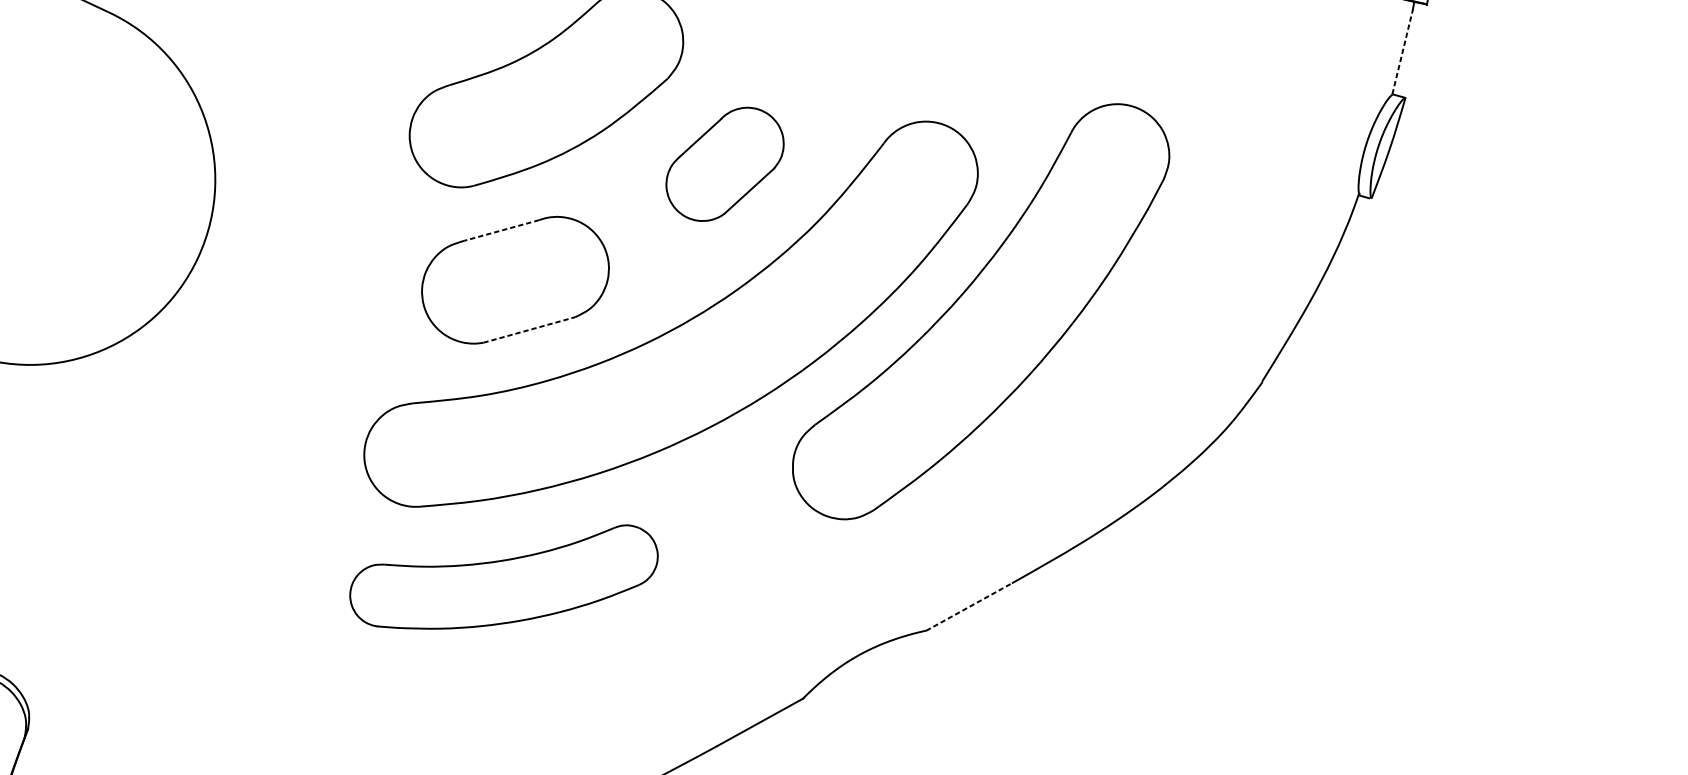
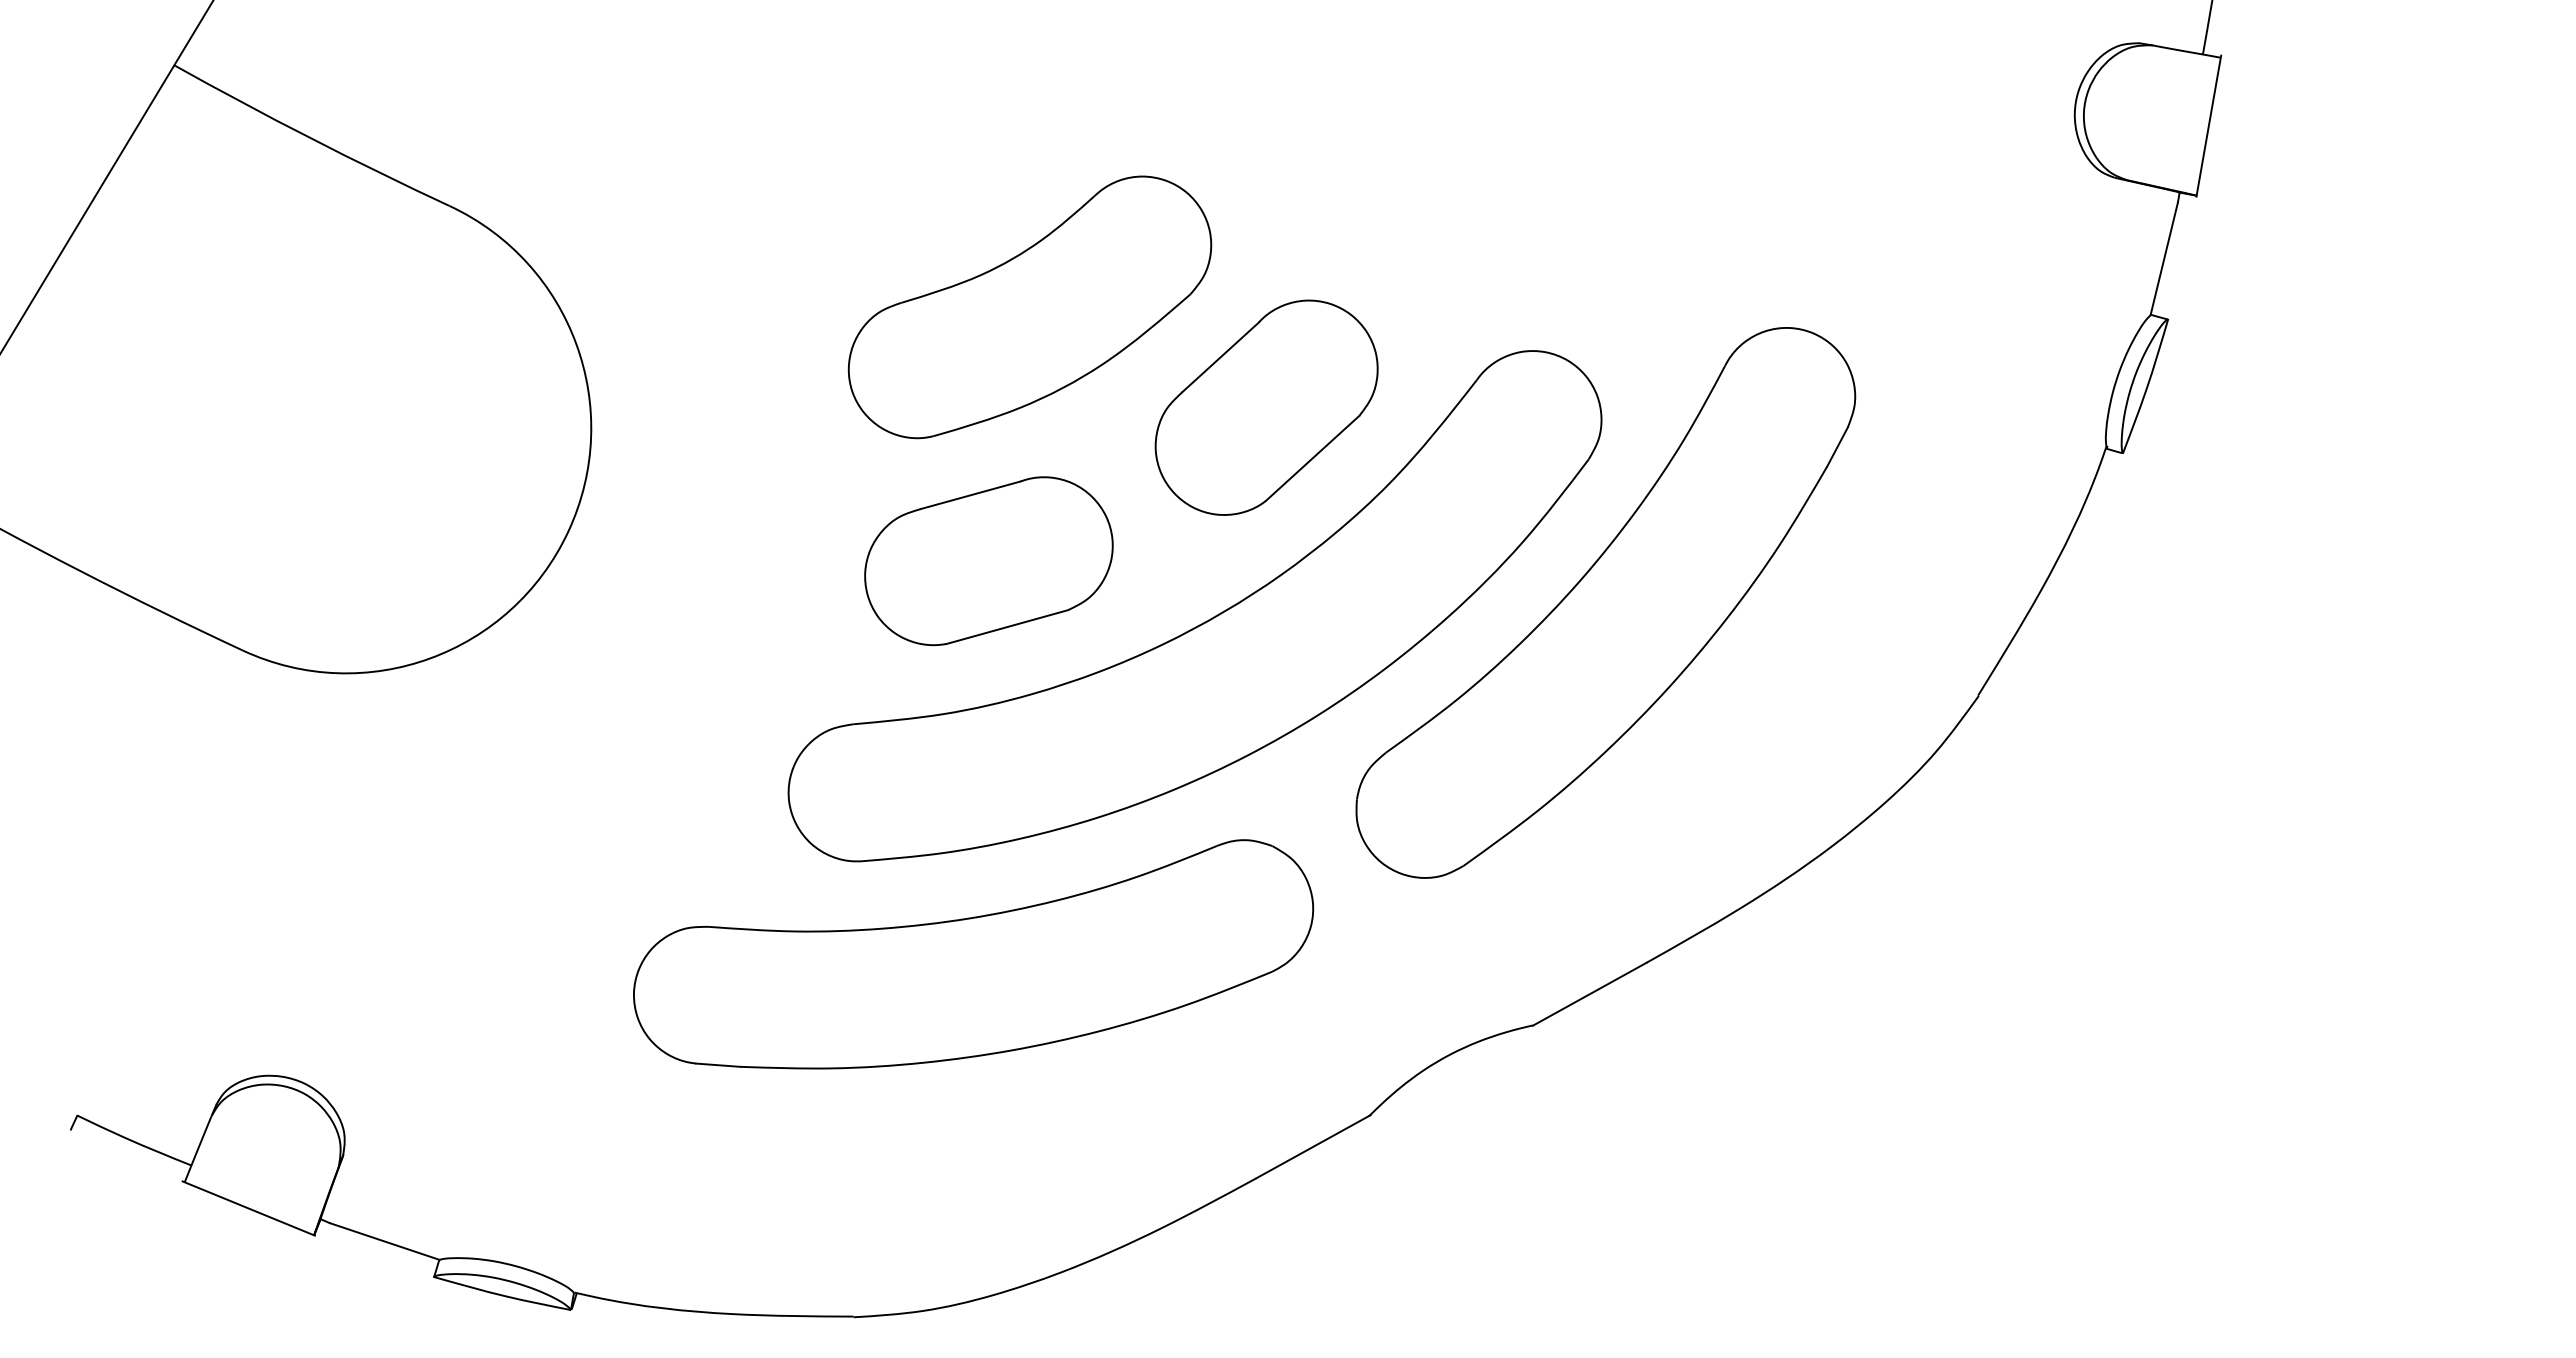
line: (1402, 51) -> (2164, 258), dashed -> solid
part: (724, 164) -> (1266, 407), size x1.43
line: (501, 230) -> (970, 495), dashed -> solid
line: (529, 329) -> (1007, 626), dashed -> solid
part: (503, 577) -> (973, 954), size x1.67
line: (968, 607) -> (1589, 994), dashed -> solid

